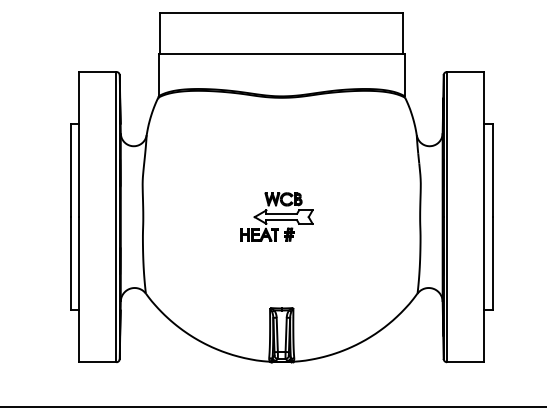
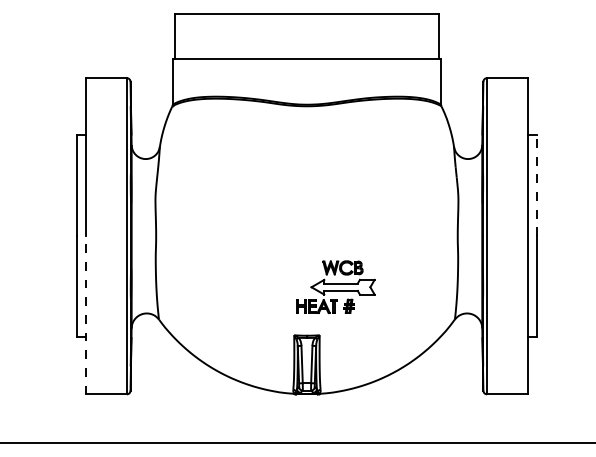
line: (492, 170) -> (536, 185), solid -> dashed
part: (276, 216) -> (335, 286), moved
line: (79, 288) -> (86, 314), solid -> dashed

